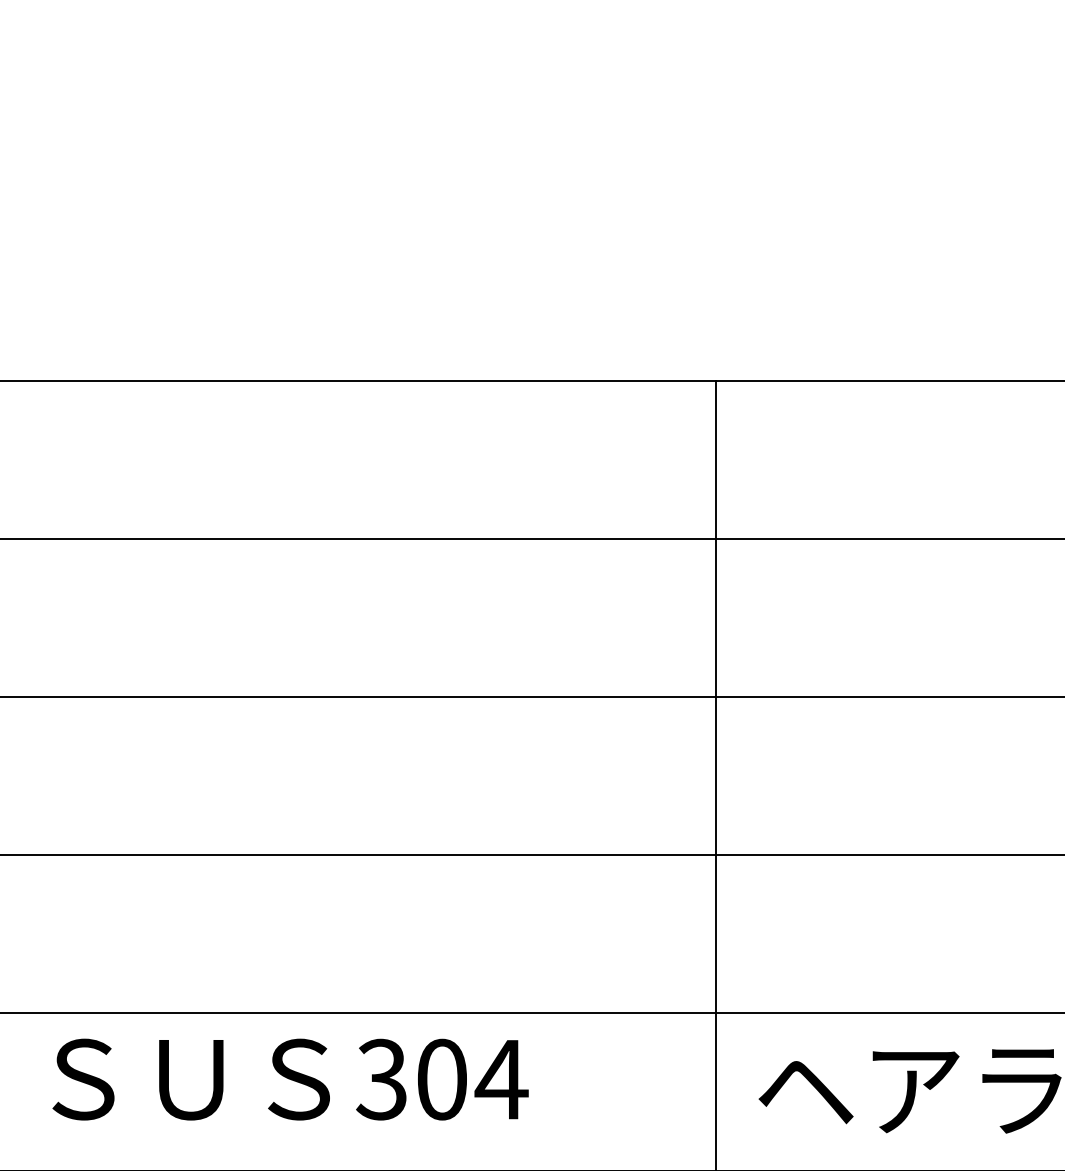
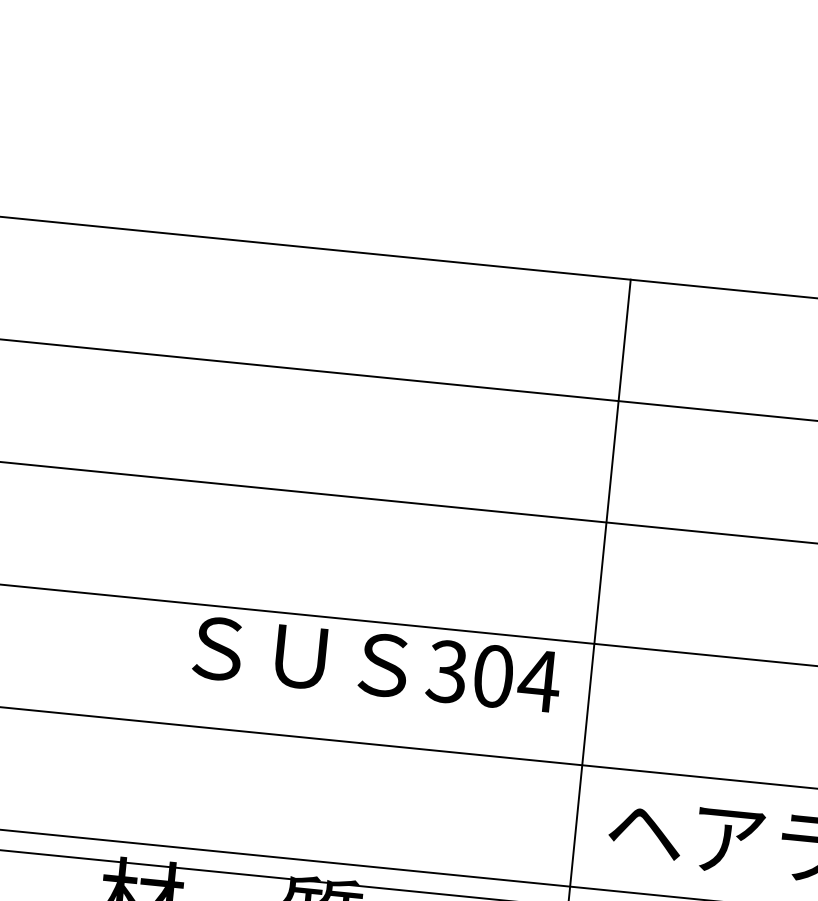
text: (290, 1079) -> (377, 664), moved

